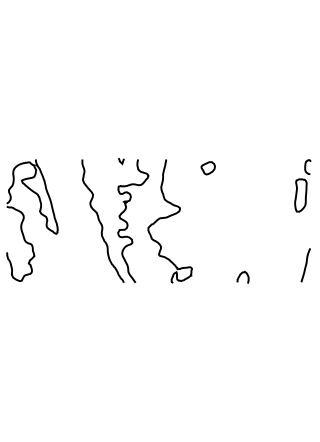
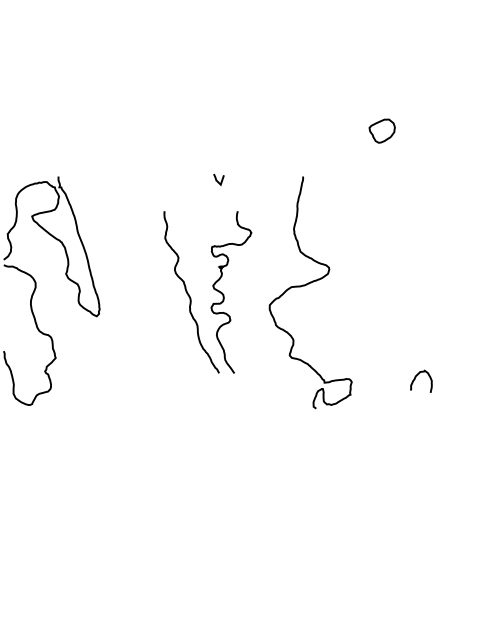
part: (207, 168) -> (380, 131), moved
part: (115, 220) -> (208, 291), size x0.7
curve: (240, 276) -> (416, 379), moved

